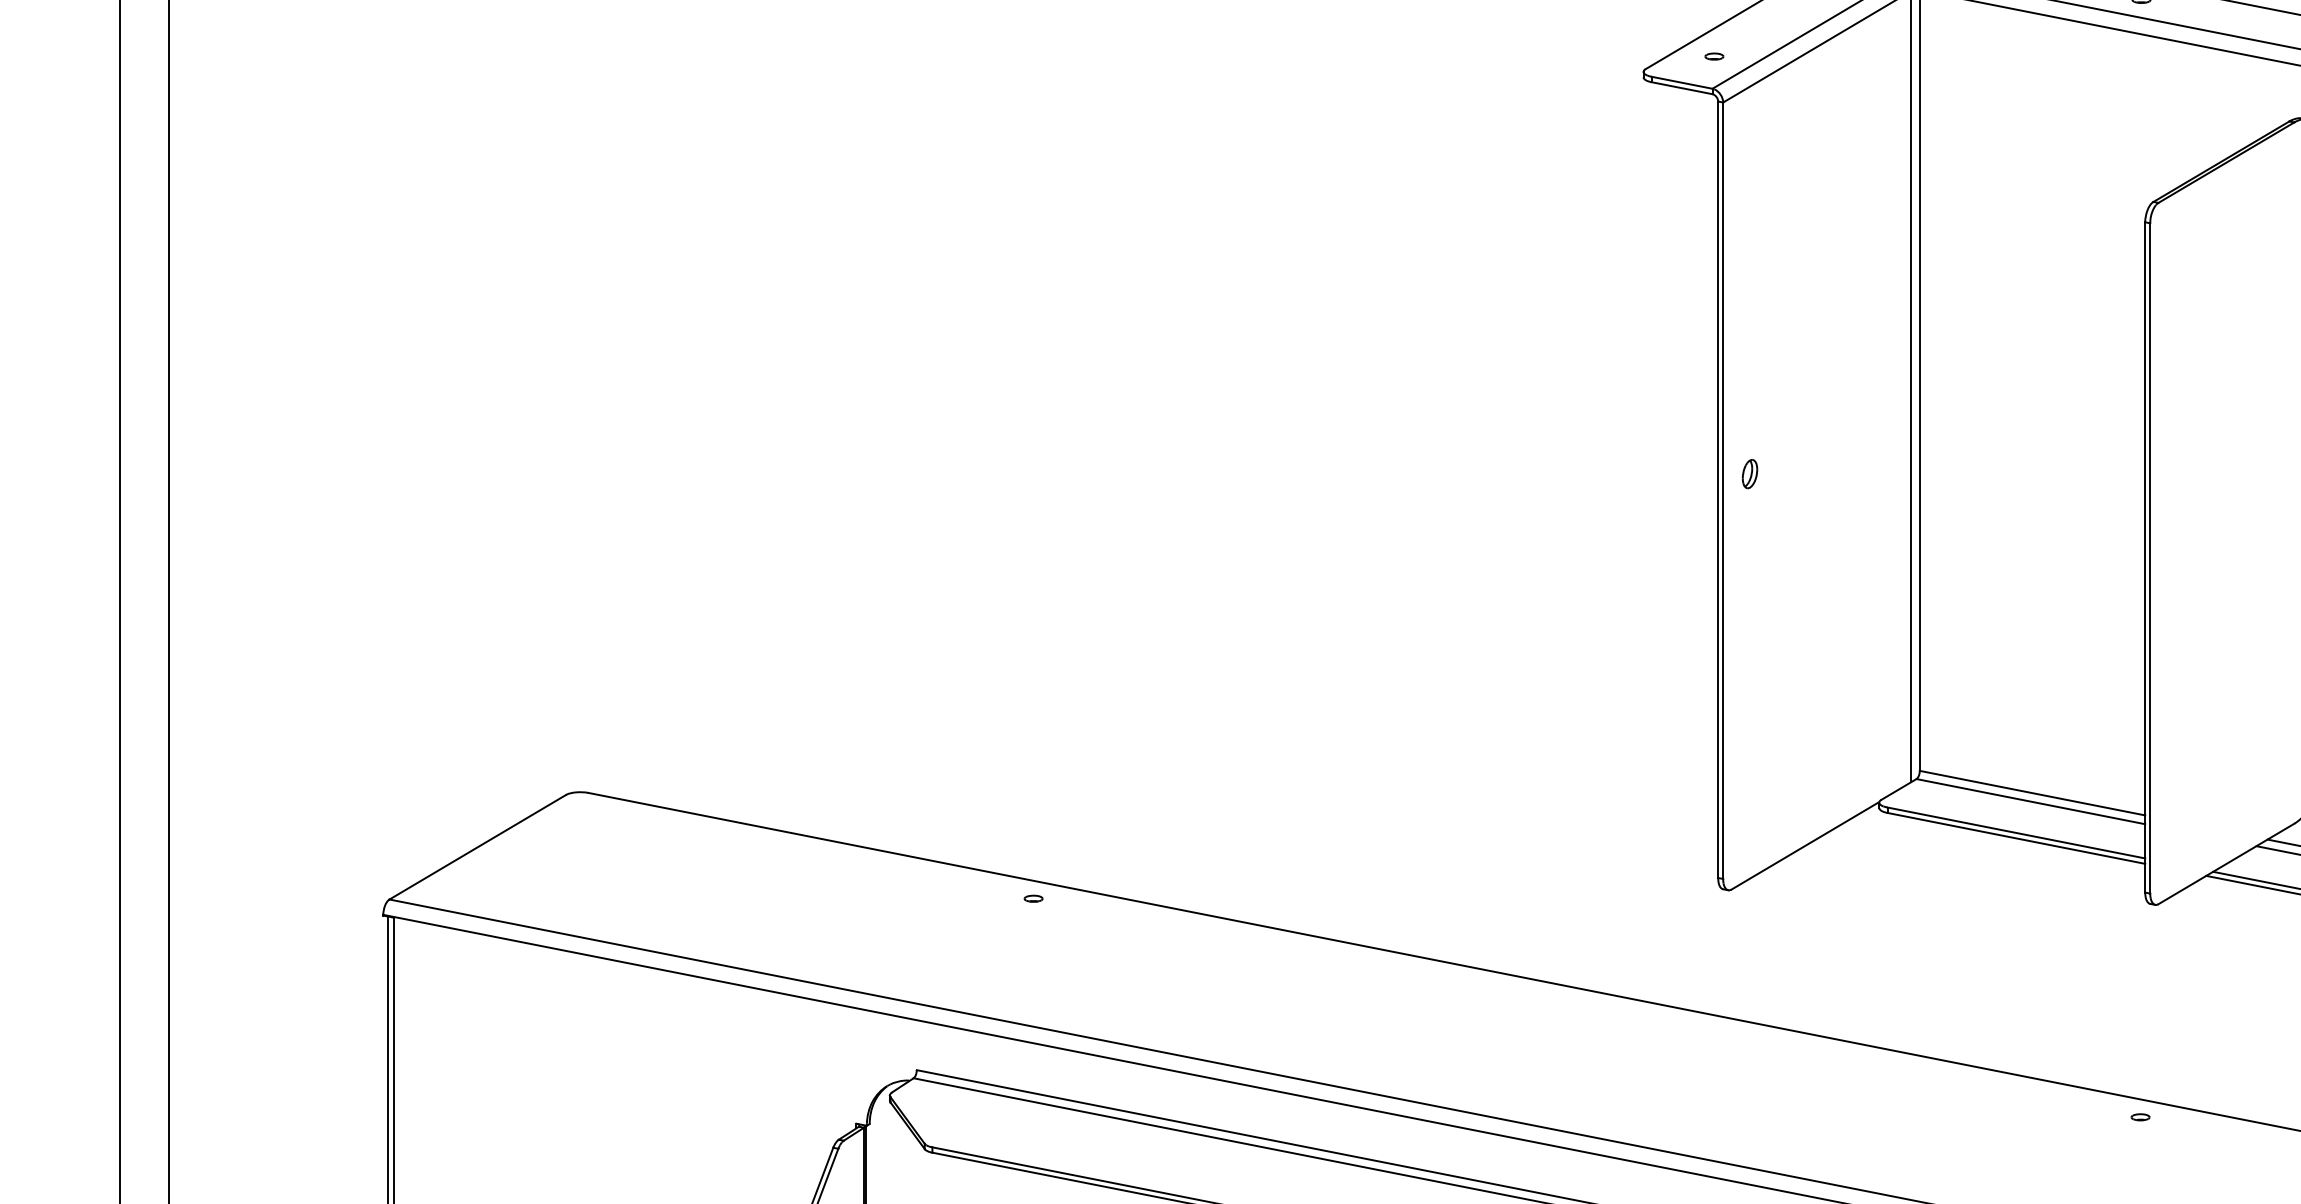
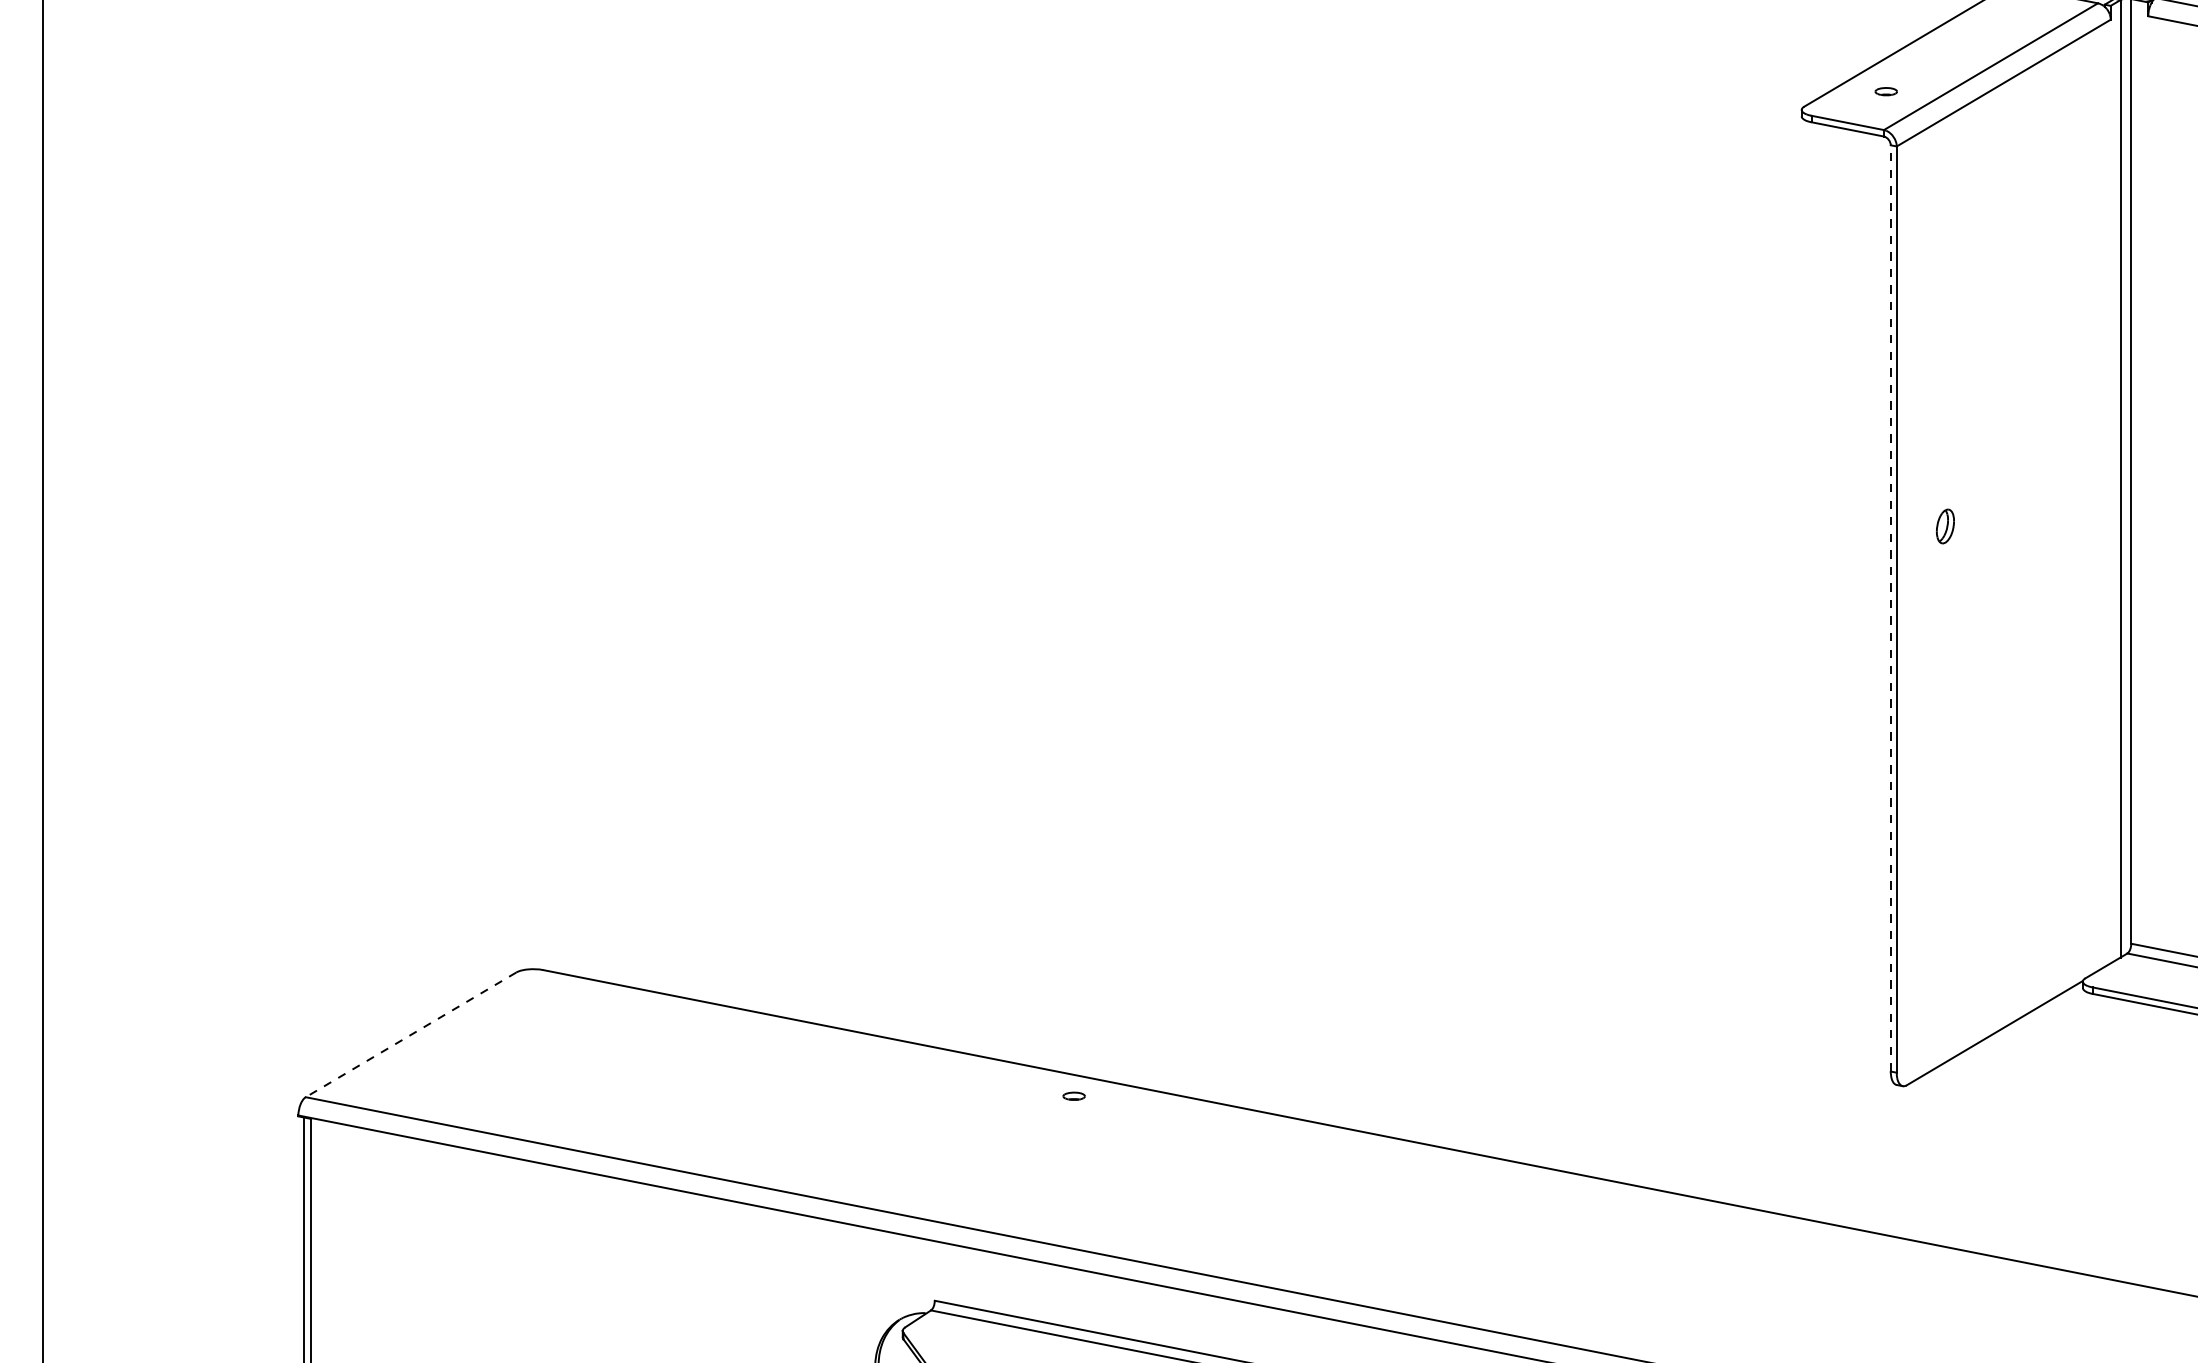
part: (1749, 474) -> (1944, 526), moved
line: (1718, 489) -> (1891, 608), solid -> dashed
line: (477, 847) -> (410, 1035), solid -> dashed

